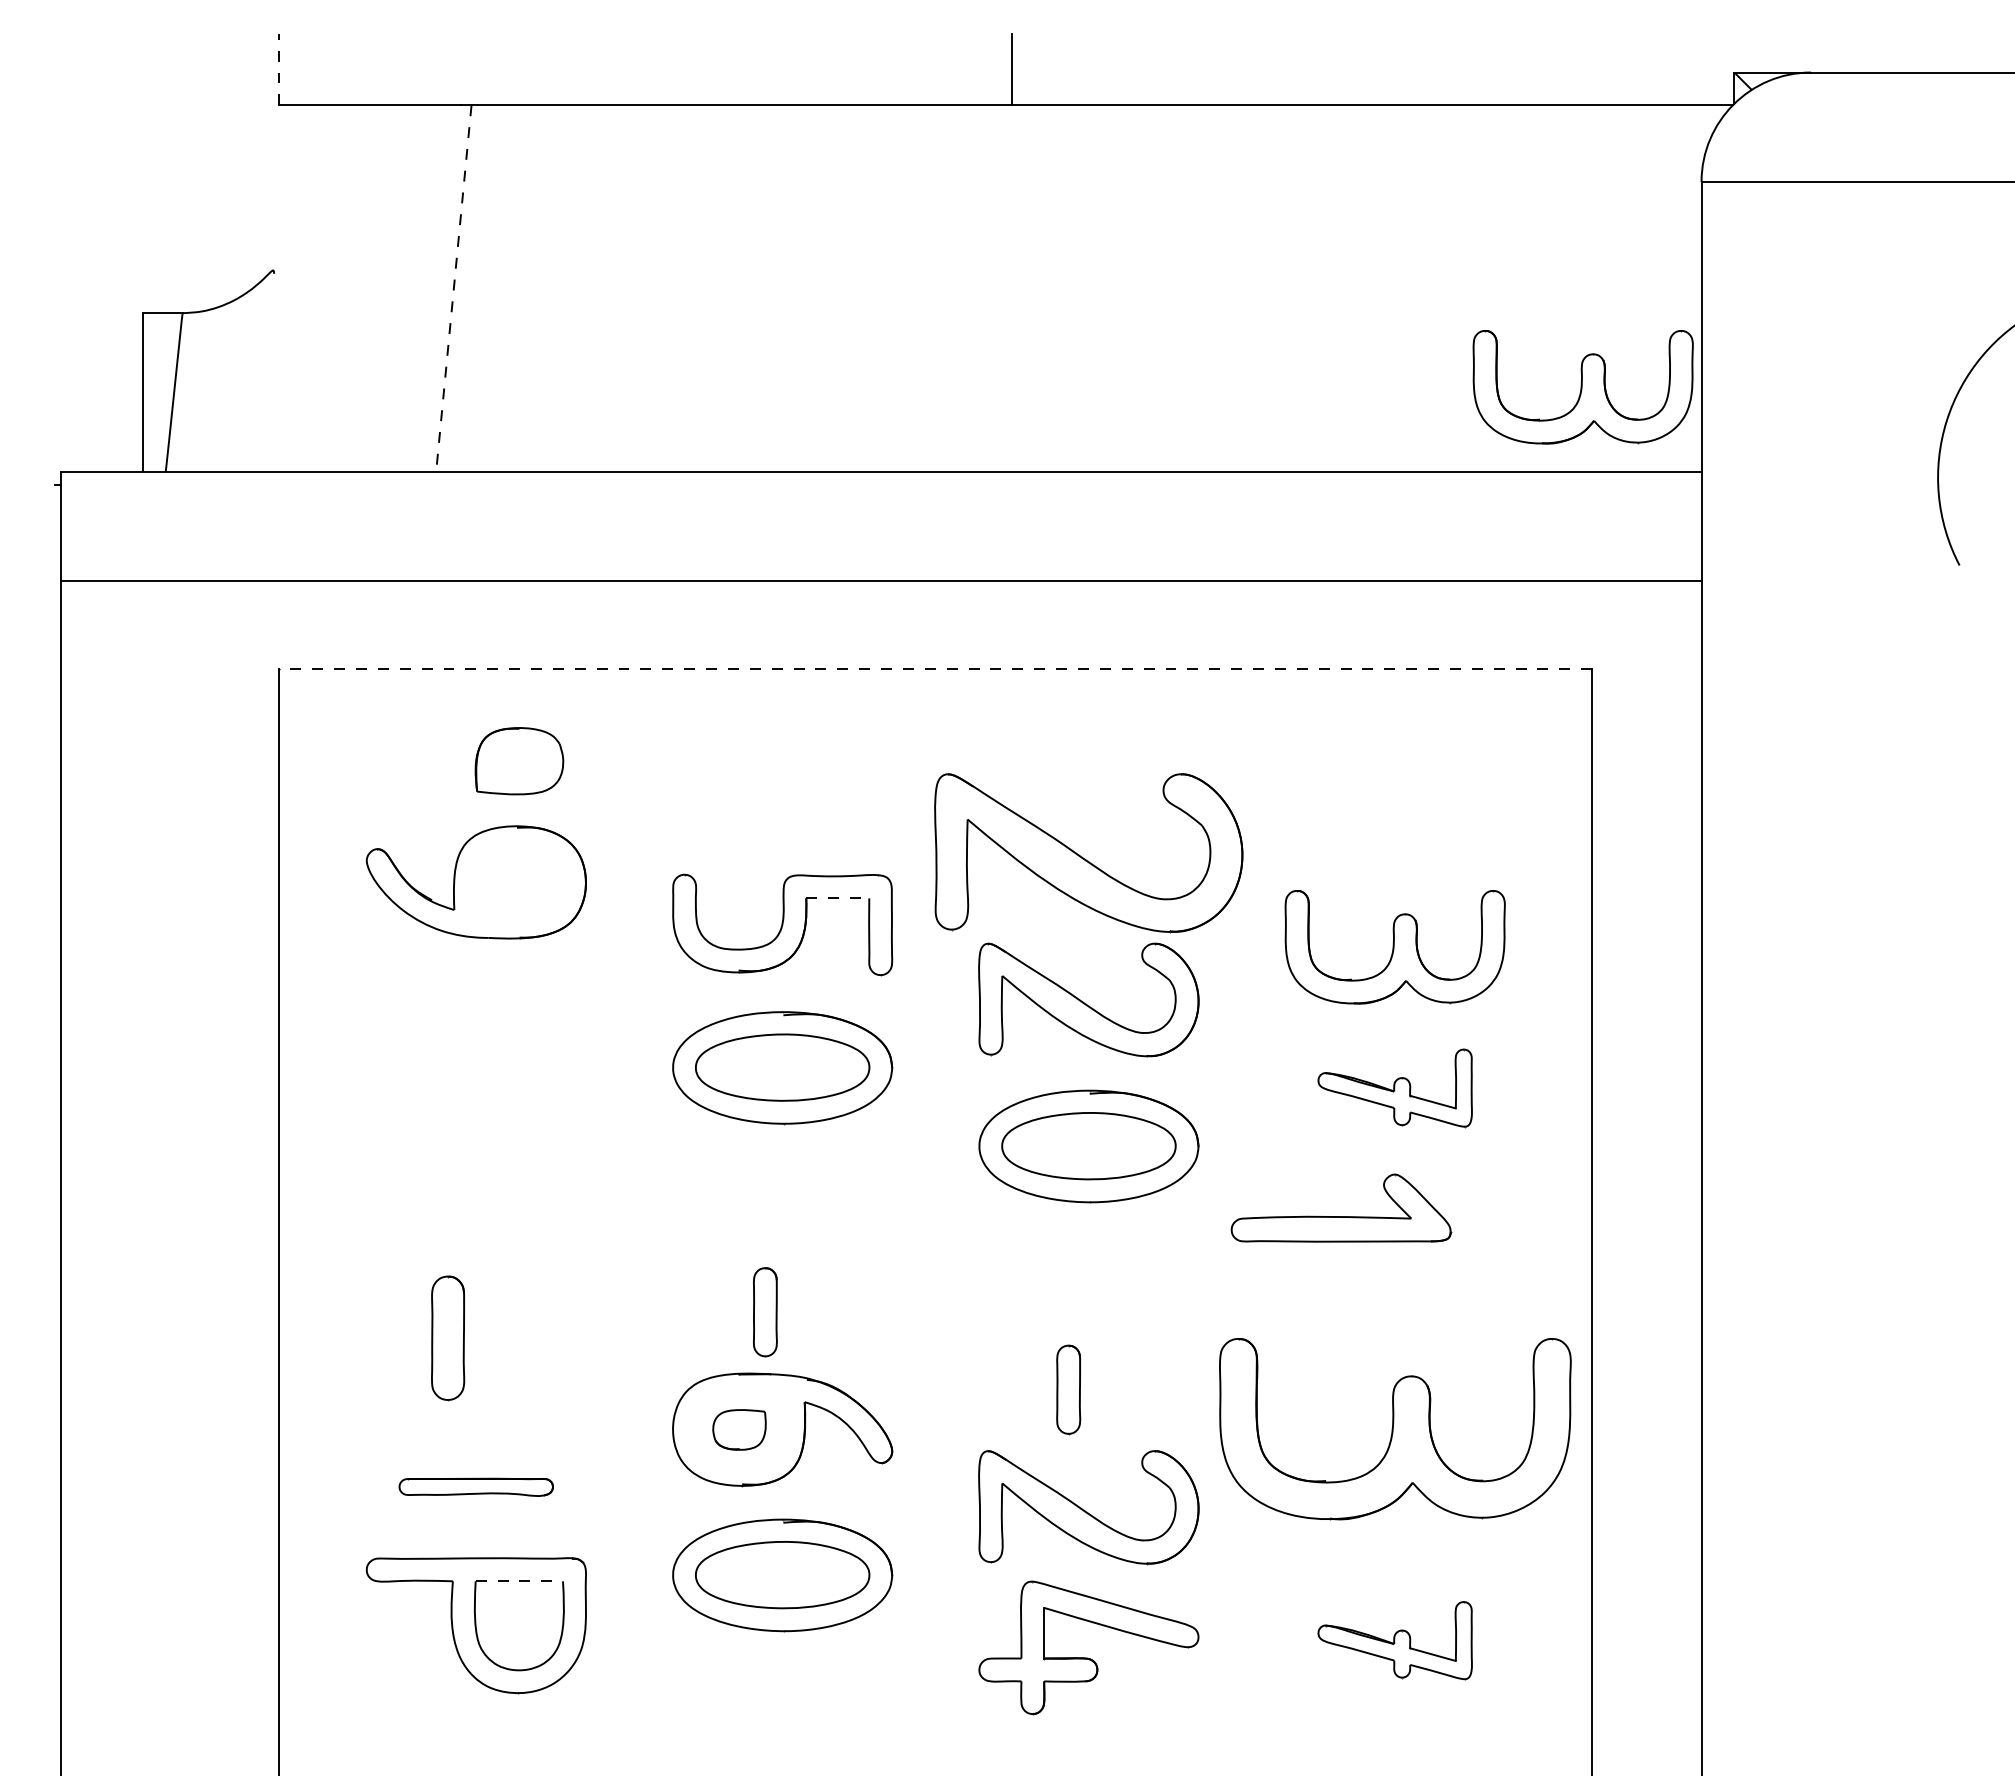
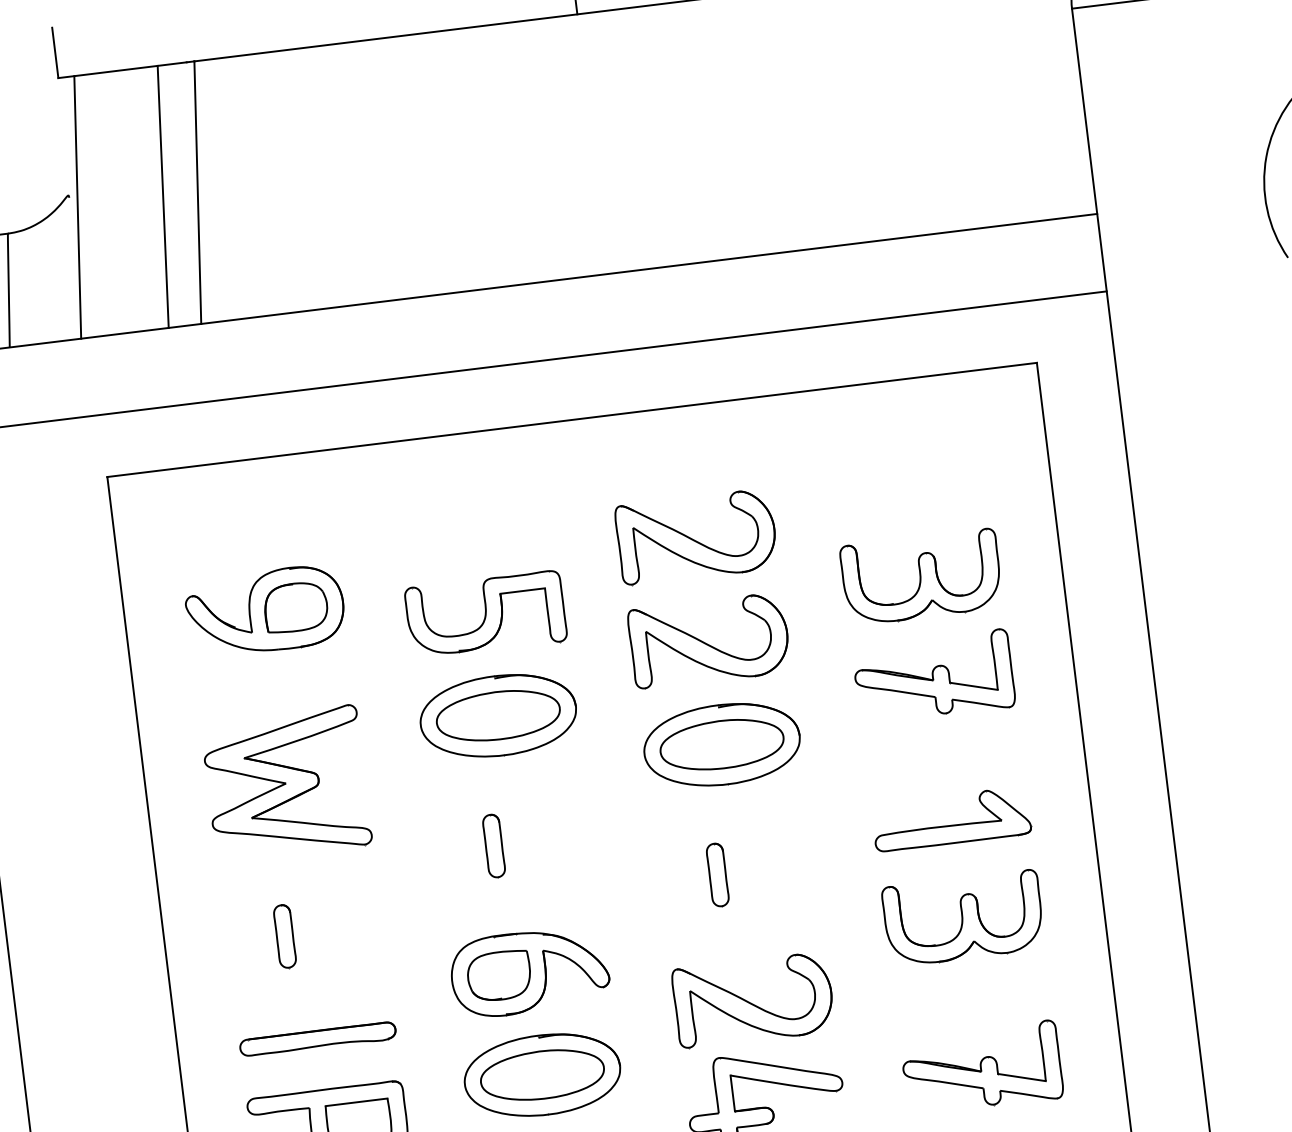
line: (279, 69) -> (55, 52), dashed -> solid
line: (283, 288) -> (77, 207), added
line: (404, 288) -> (162, 196), added
line: (453, 289) -> (197, 193), dashed -> solid
part: (1582, 387) -> (1005, 164), removed
line: (935, 668) -> (571, 419), dashed -> solid
part: (519, 761) -> (295, 607), moved
part: (1088, 853) -> (696, 537), size x0.71
line: (837, 898) -> (522, 591), dashed -> solid
part: (1394, 1088) -> (933, 677), size x1.43
part: (475, 1125) -> (285, 783), added
part: (1341, 1216) -> (952, 825), moved
part: (765, 1312) -> (494, 846), moved
part: (447, 1338) -> (284, 936), size x0.71
part: (1068, 1389) -> (717, 874), moved
part: (1394, 1428) -> (962, 918), size x0.62
part: (739, 1429) -> (499, 975), size x1.67
part: (475, 1487) -> (317, 1039), size x1.43
line: (519, 1581) -> (356, 1102), dashed -> solid
part: (1394, 1640) -> (981, 1068), size x1.43

